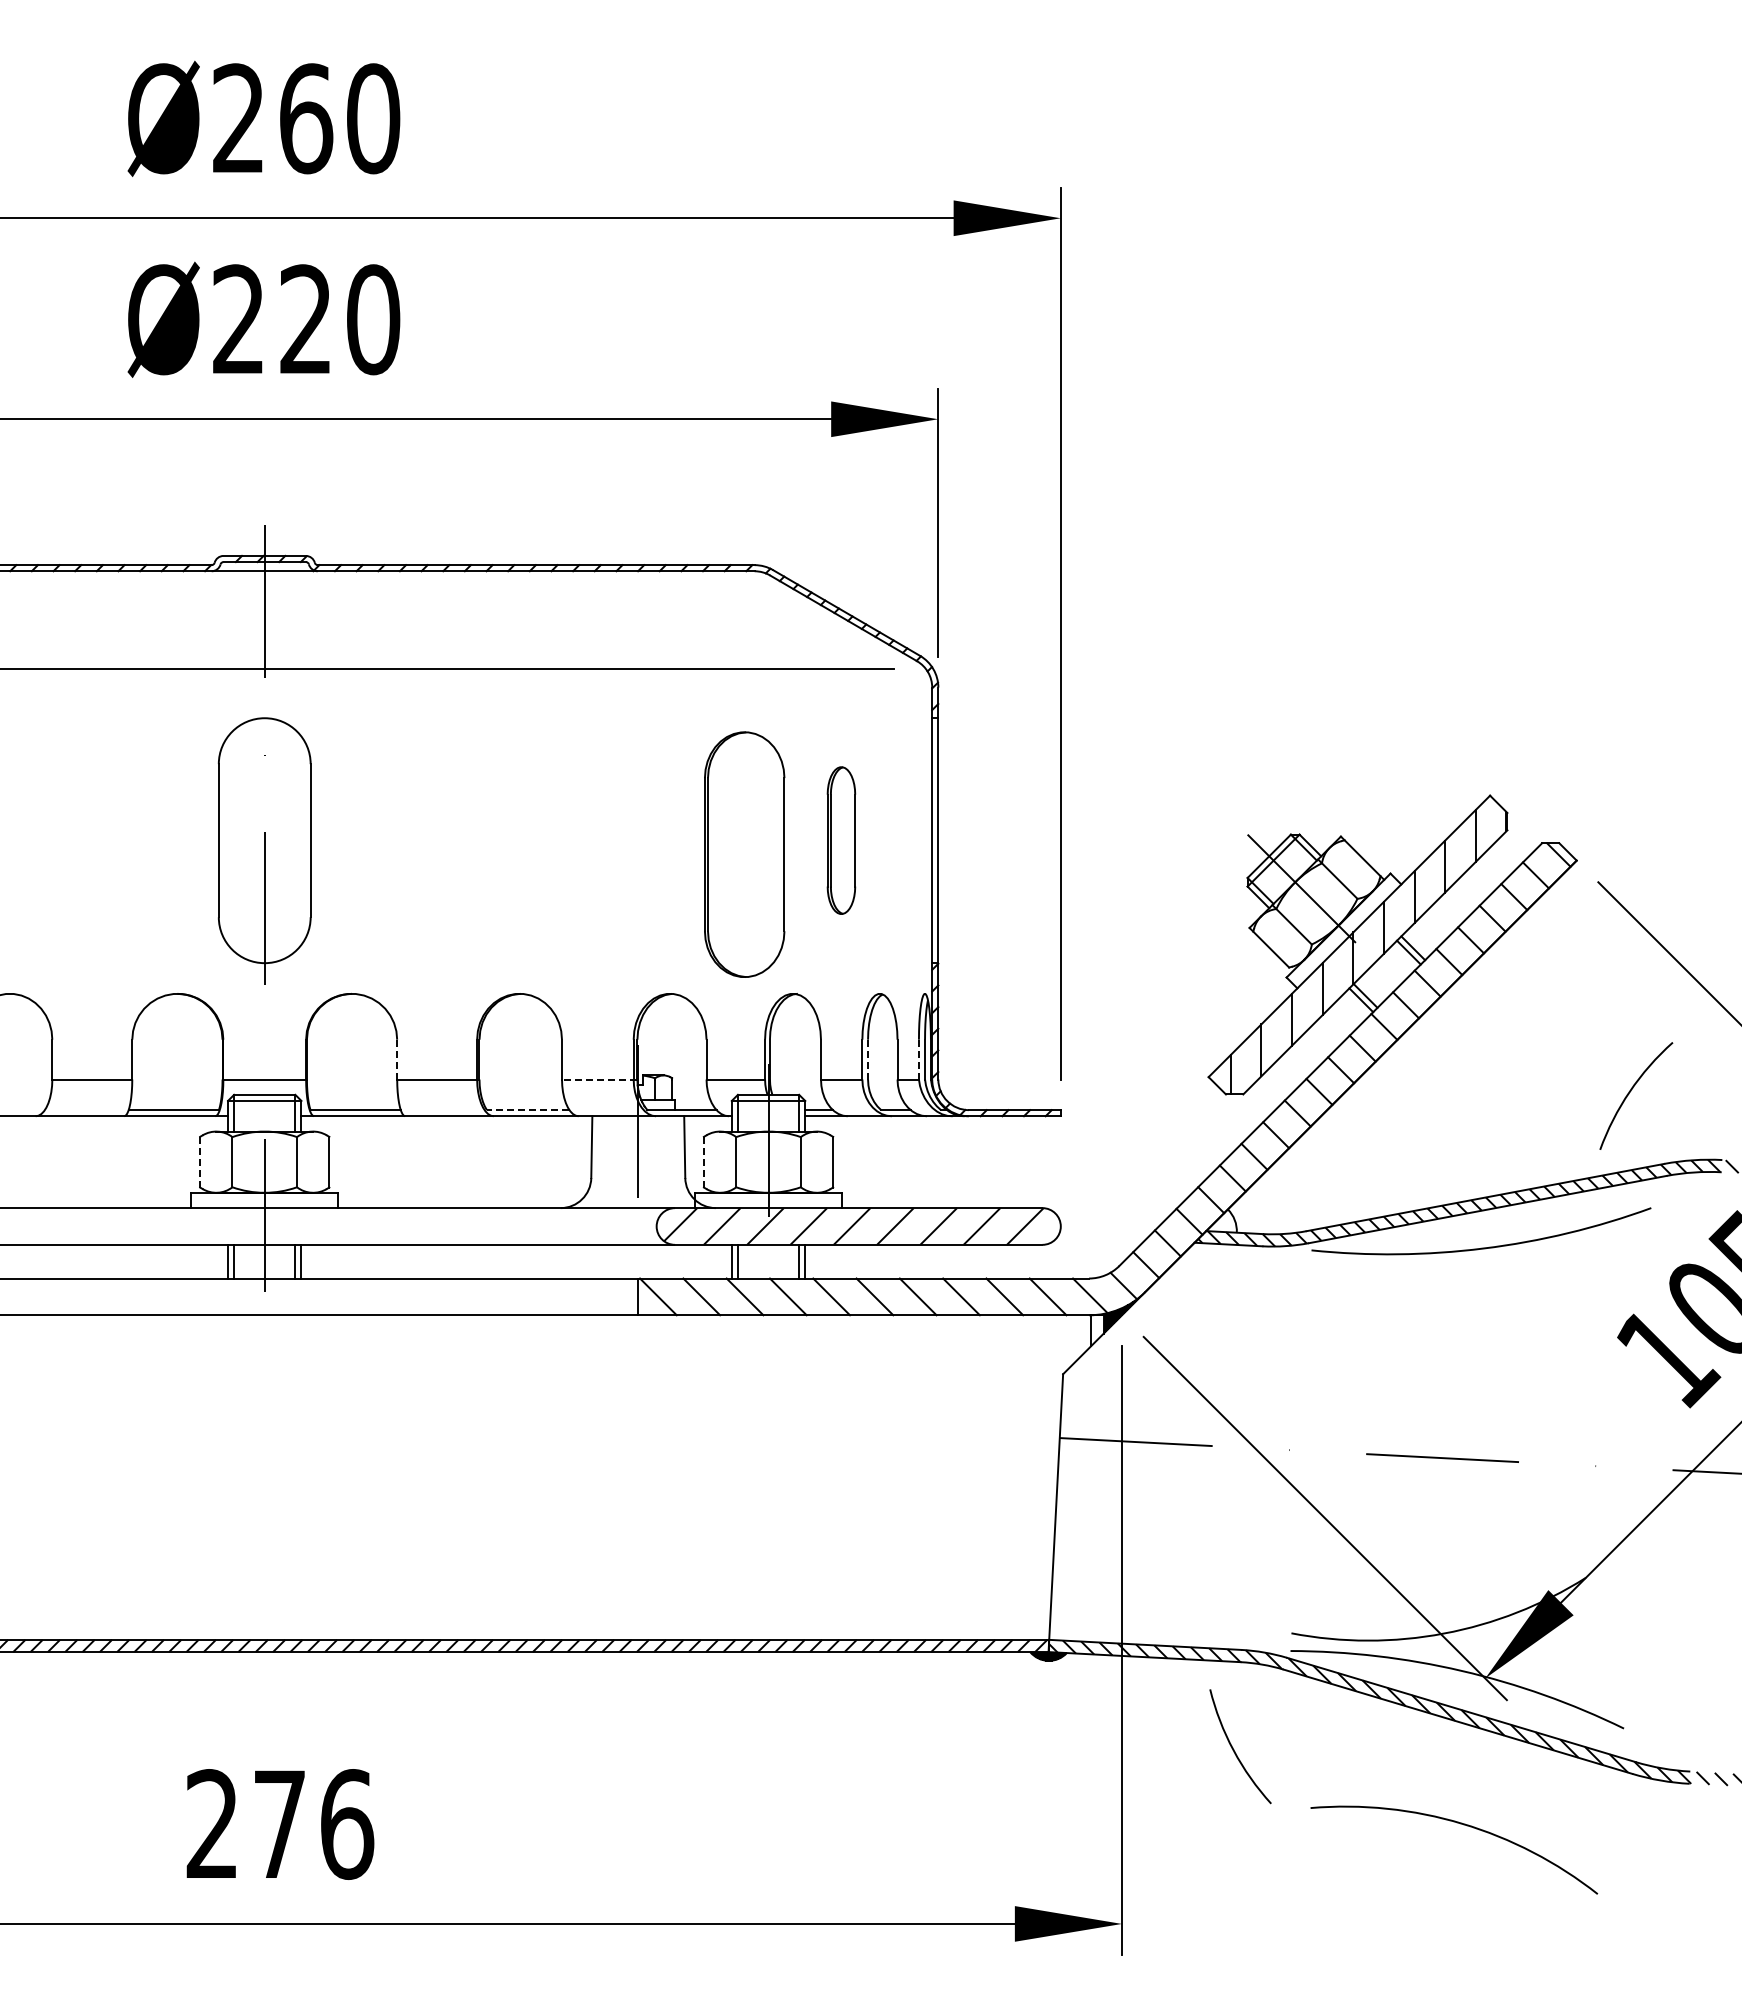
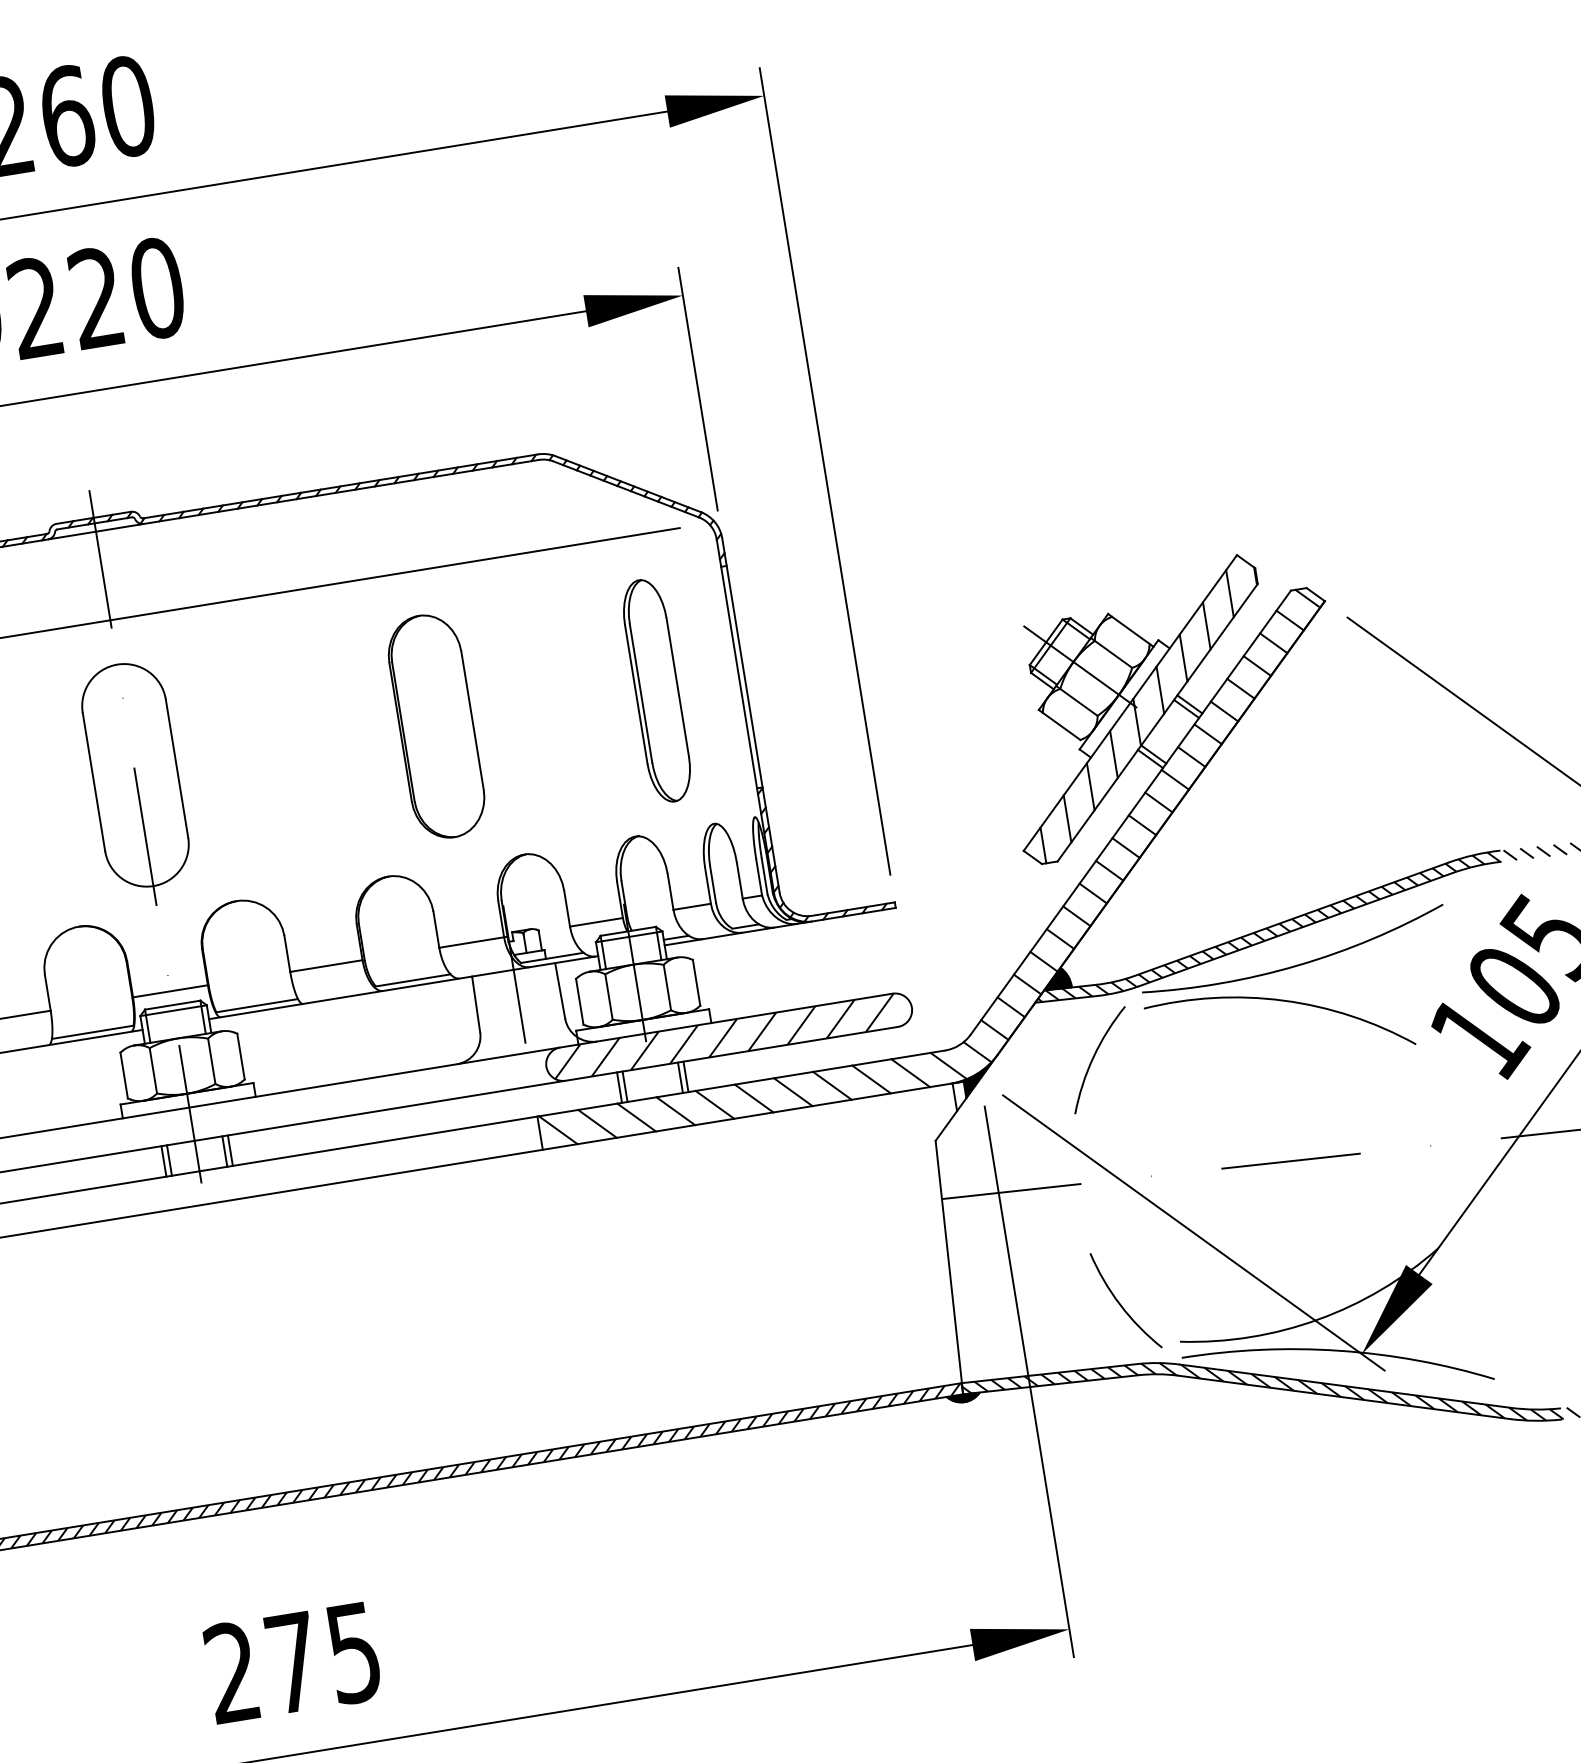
part: (841, 840) -> (657, 690), size x1.67
part: (744, 854) -> (436, 726), moved
line: (397, 1059) -> (287, 953), dashed -> solid
line: (868, 1059) -> (713, 884), dashed -> solid
line: (918, 1059) -> (758, 877), dashed -> solid
line: (599, 1079) -> (473, 942), dashed -> solid
arc: (1631, 1091) -> (1094, 1056), moved
line: (527, 1110) -> (412, 980), dashed -> solid
line: (200, 1162) -> (124, 1075), dashed -> solid
line: (703, 1162) -> (579, 1002), dashed -> solid
hatch: (1221, 1220) -> (1056, 978), added
arc: (1234, 1749) -> (1121, 1304), moved
text: (347, 1824) -> (354, 1652), 276 -> 275
arc: (1463, 1825) -> (1284, 1002), moved

